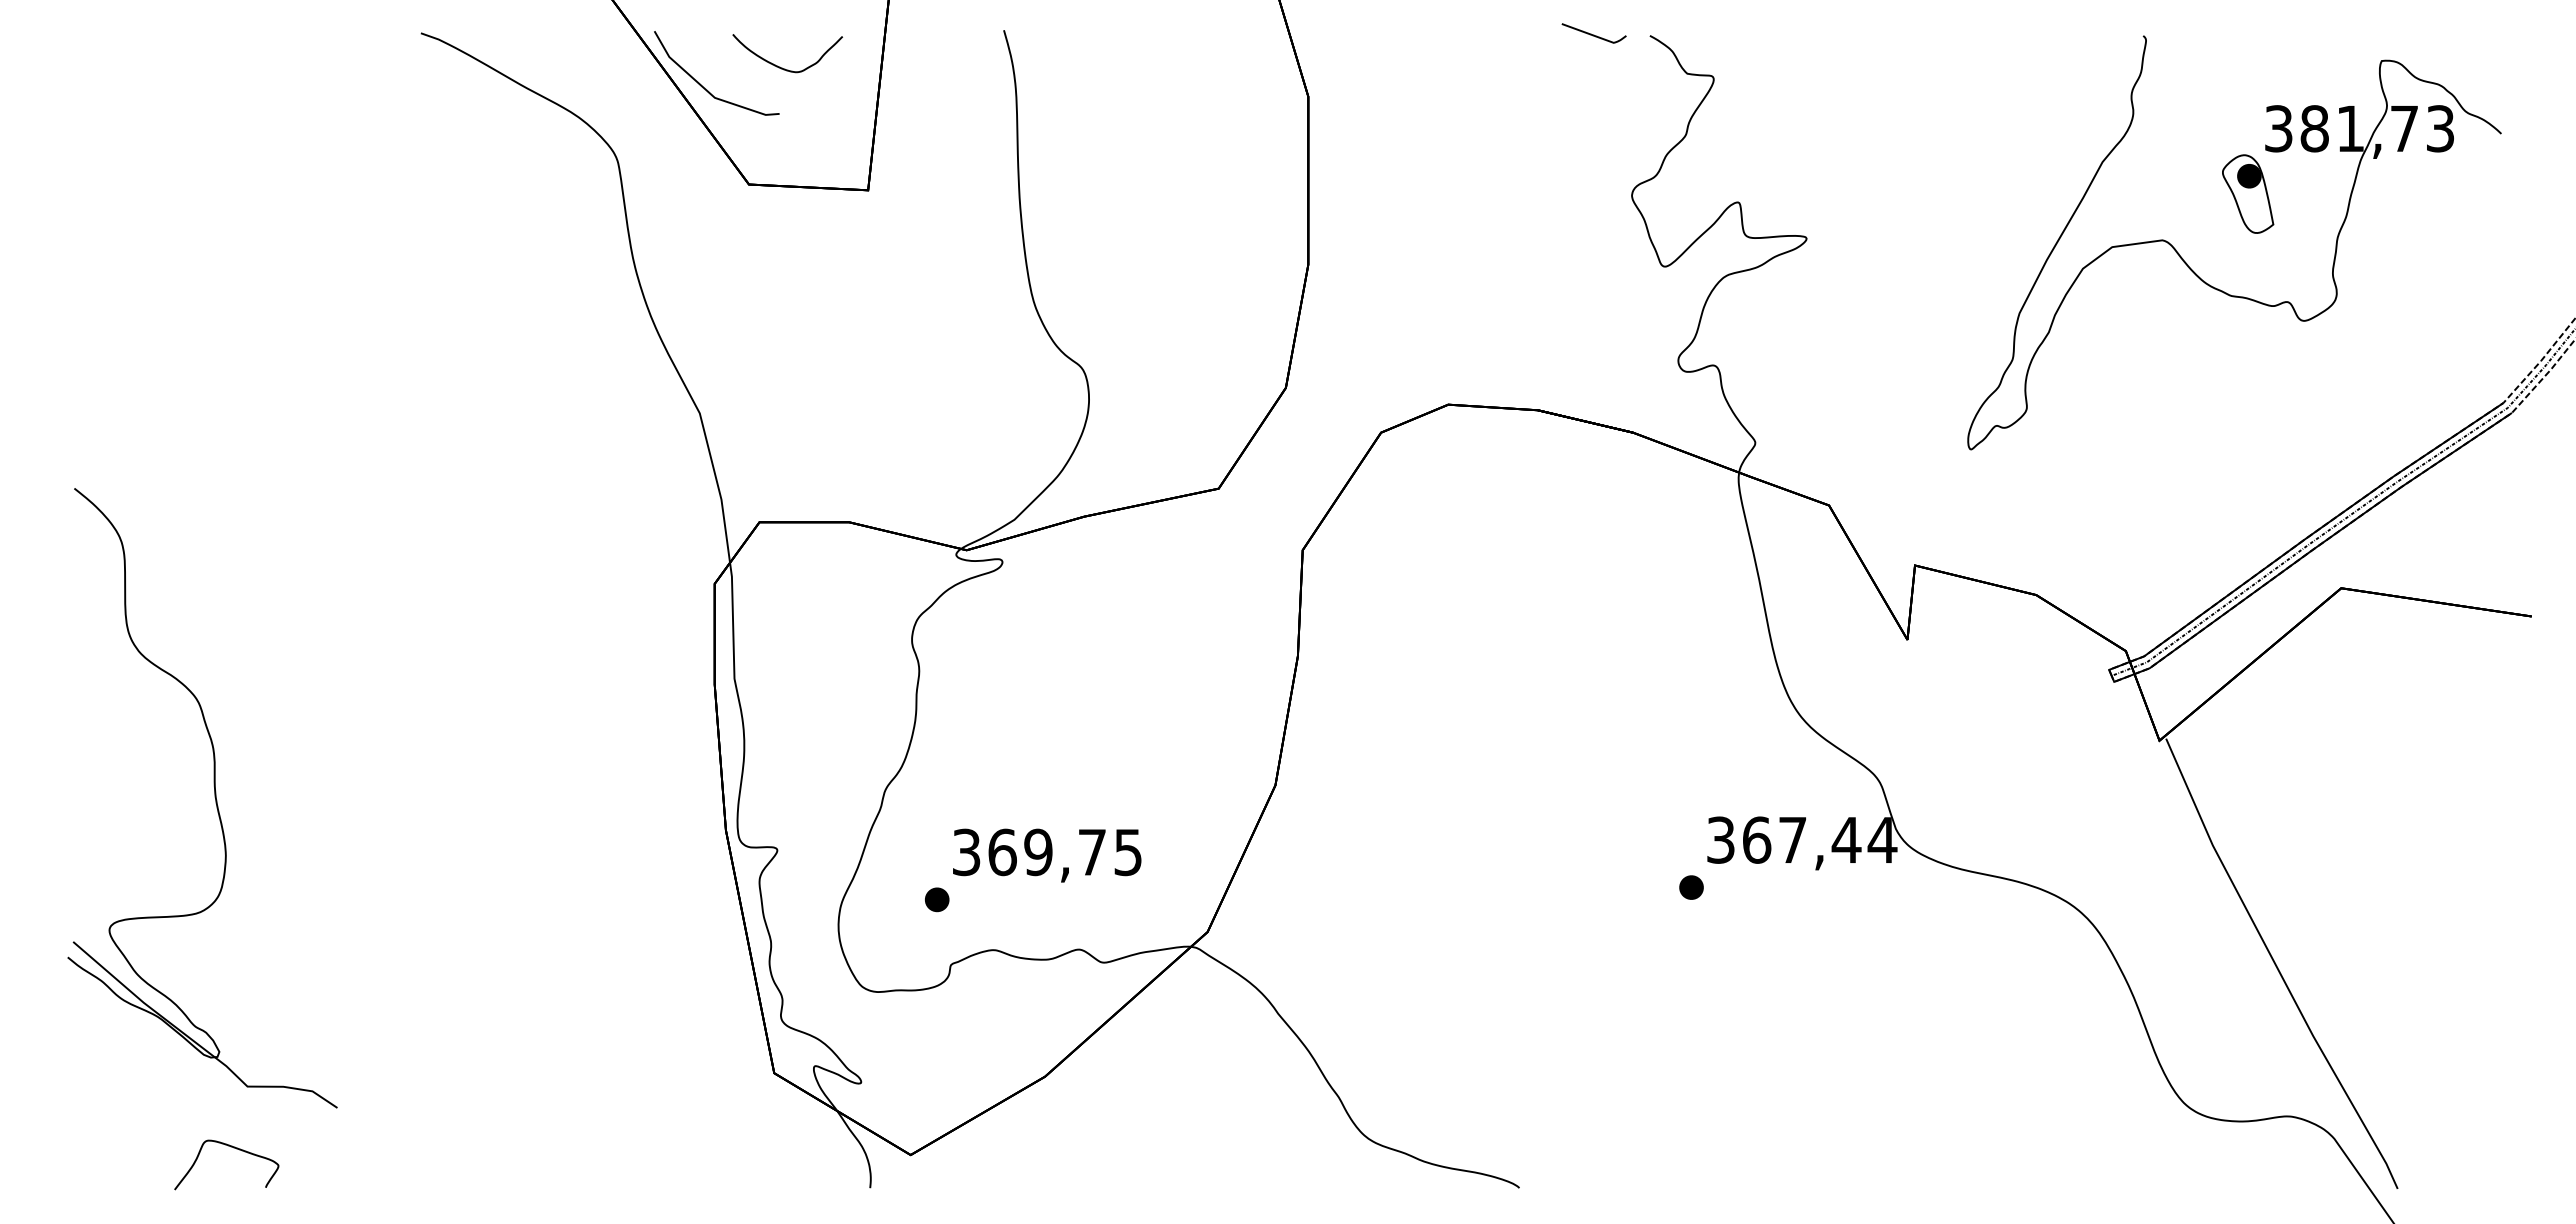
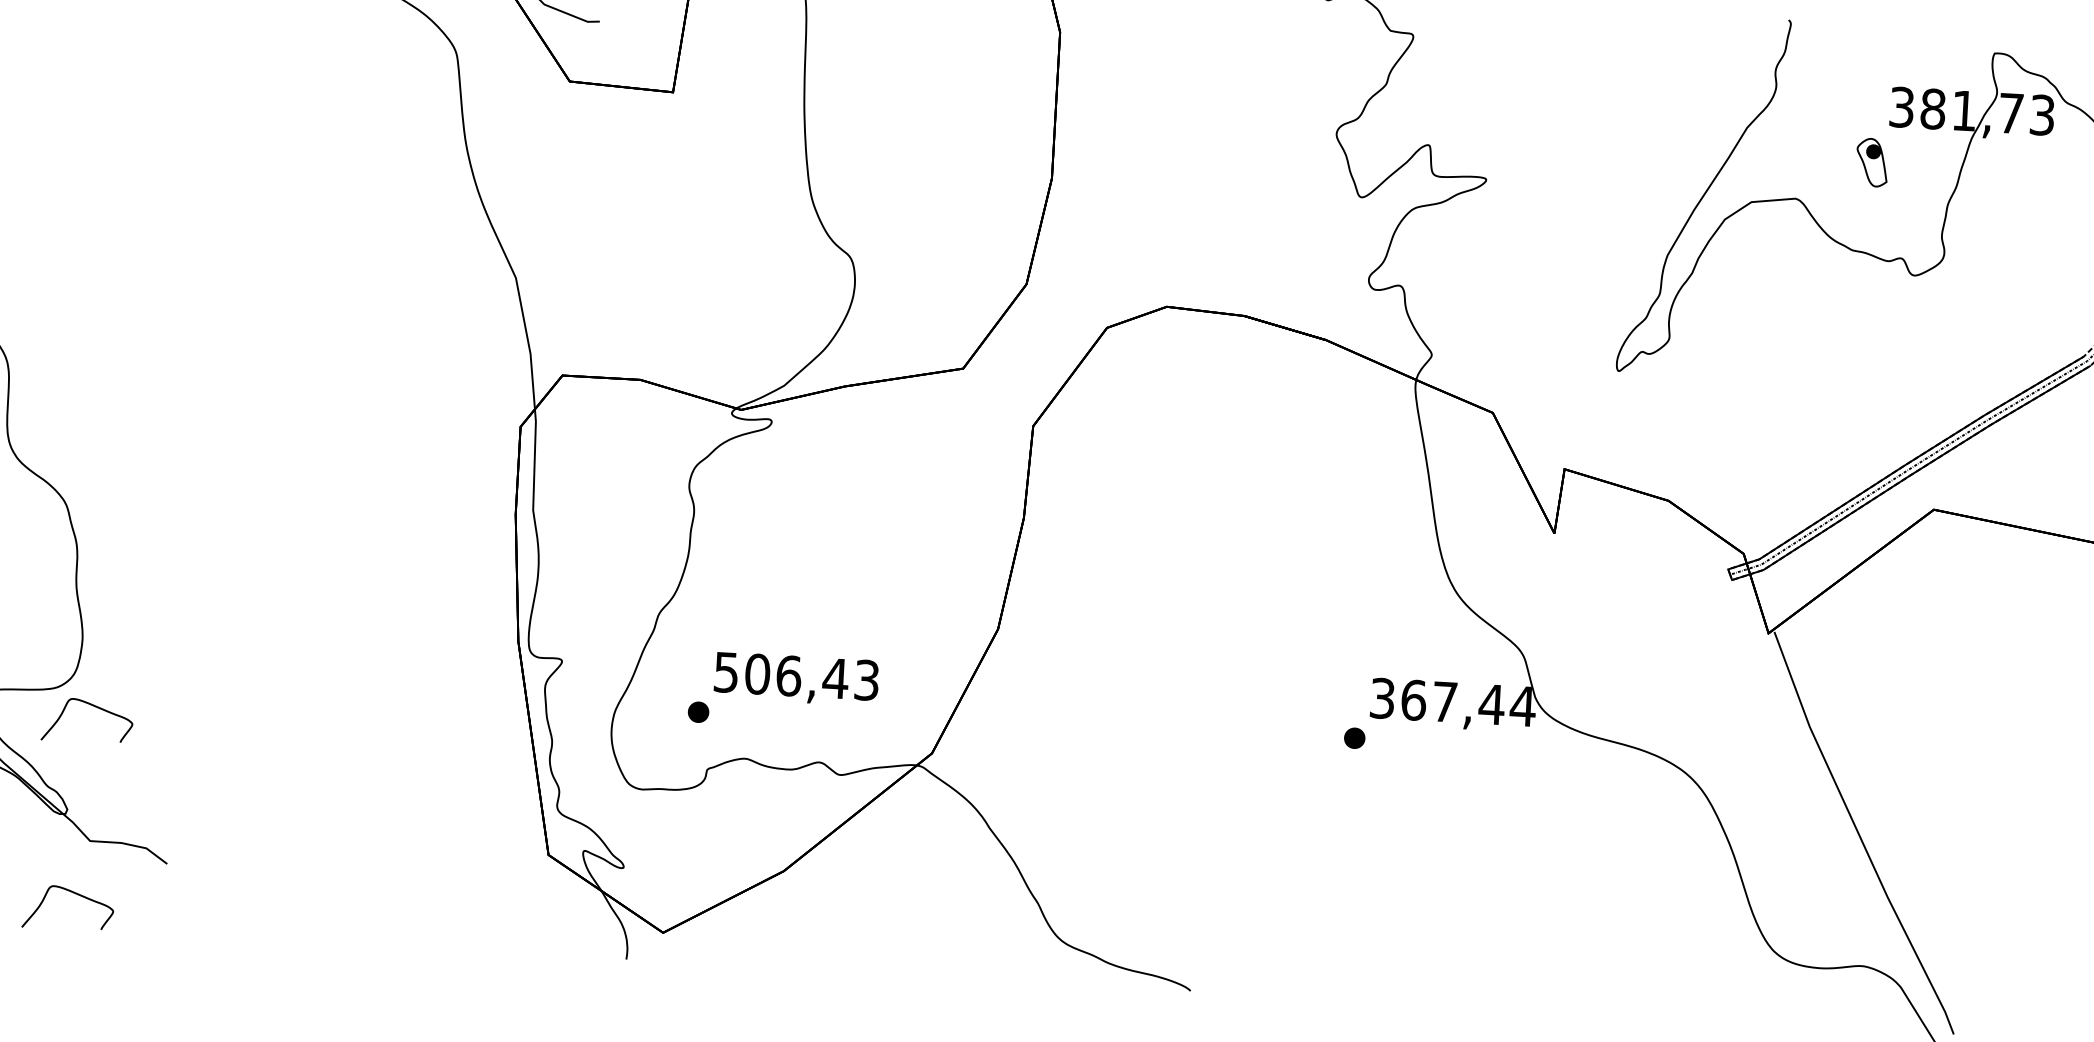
part: (2248, 193) -> (1872, 162), size x0.7
text: (1047, 852) -> (796, 676), 369,75 -> 506,43
curve: (243, 932) -> (94, 706), added

